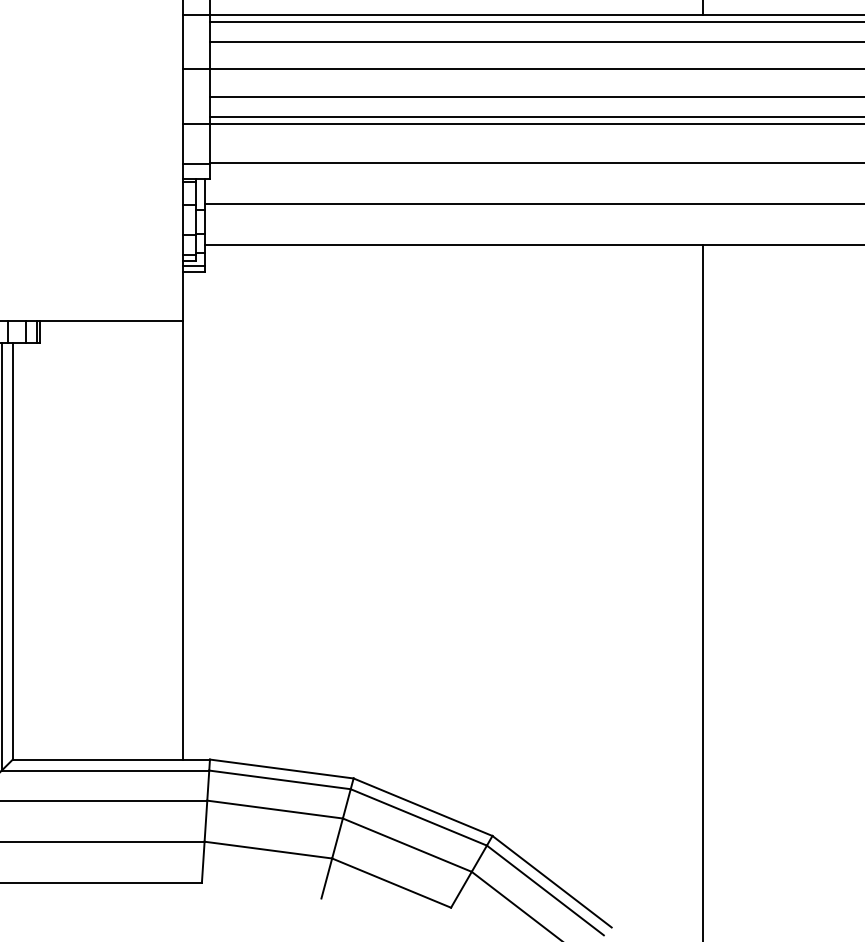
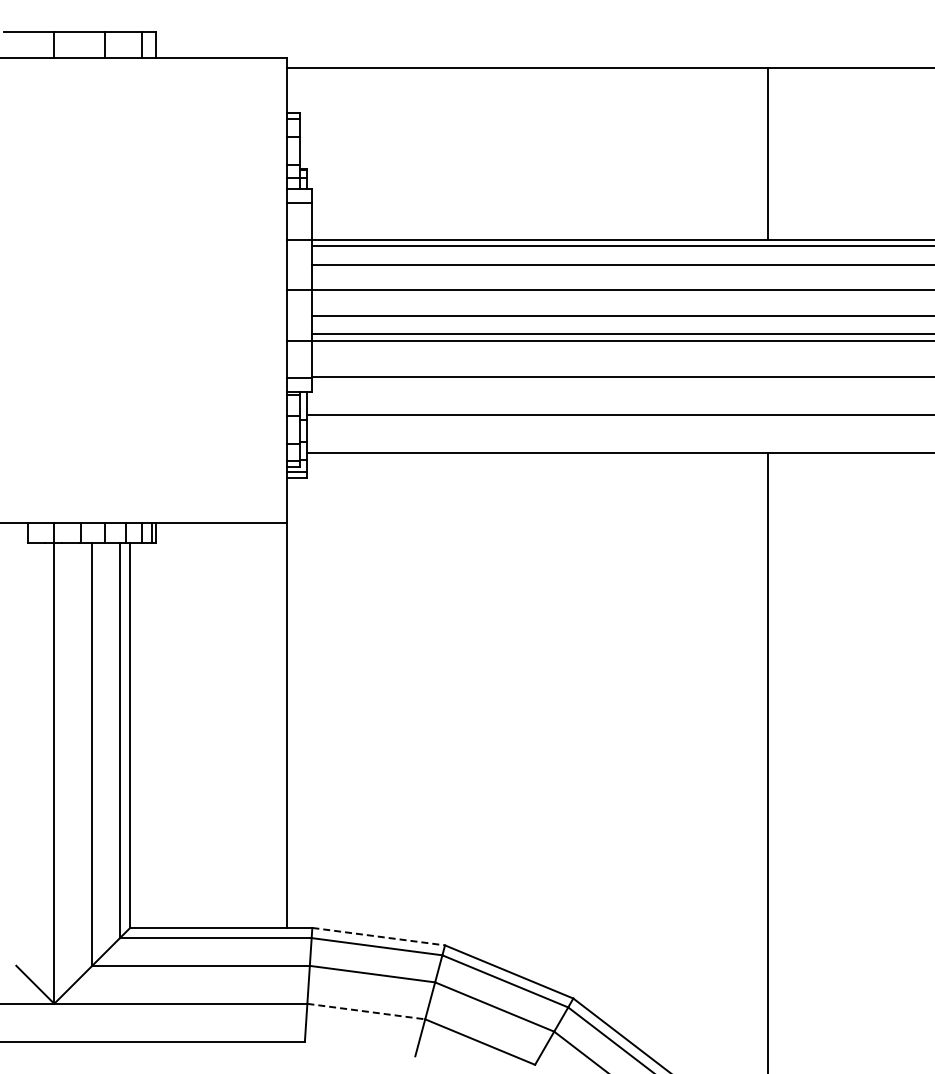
line: (281, 768) -> (378, 936), solid -> dashed
line: (268, 850) -> (366, 1011), solid -> dashed

